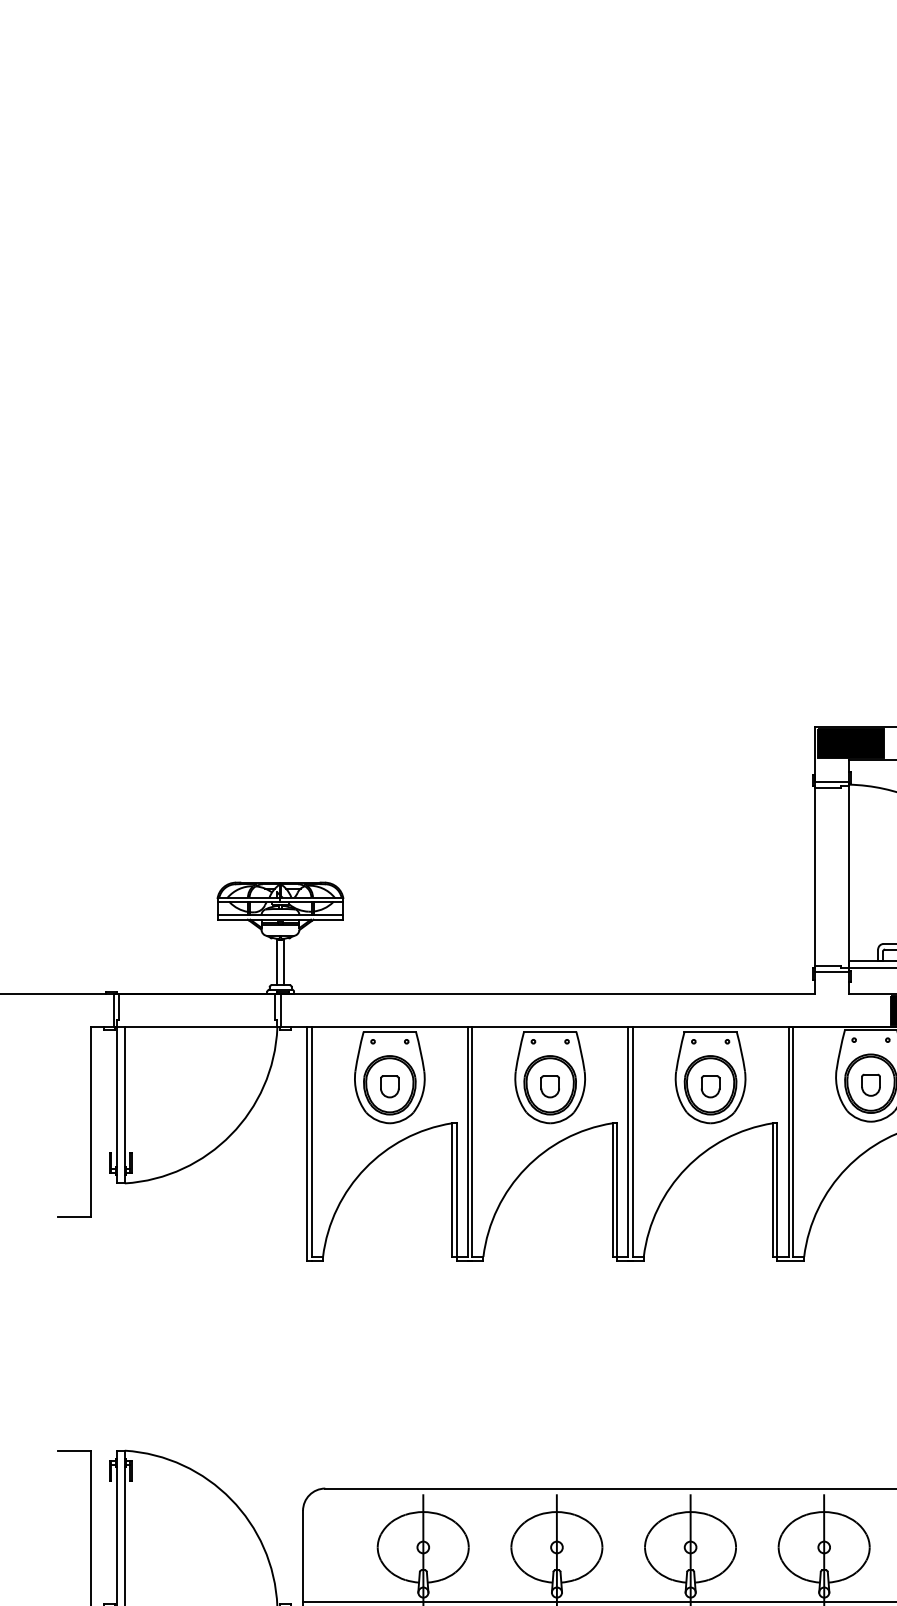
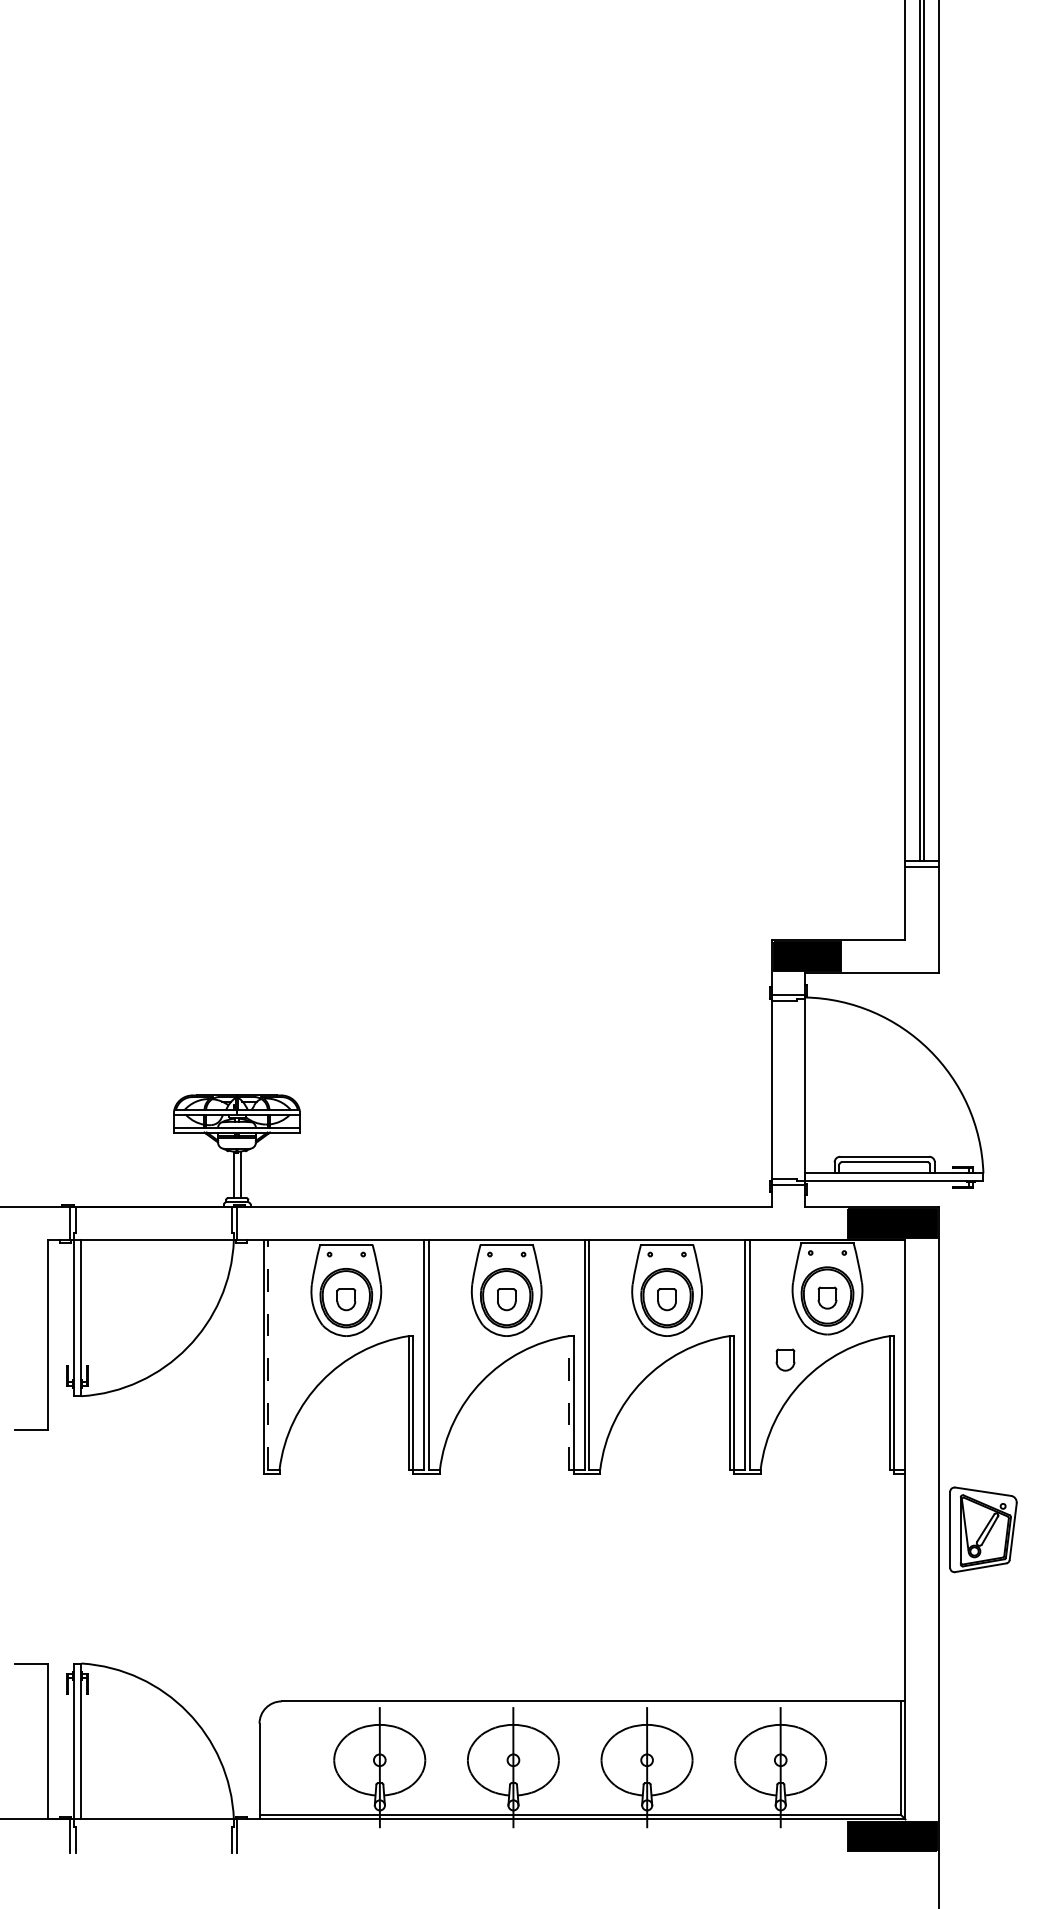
line: (312, 1142) -> (268, 1355), solid -> dashed
part: (829, 1146) -> (785, 1359), added
line: (613, 1189) -> (569, 1402), solid -> dashed

